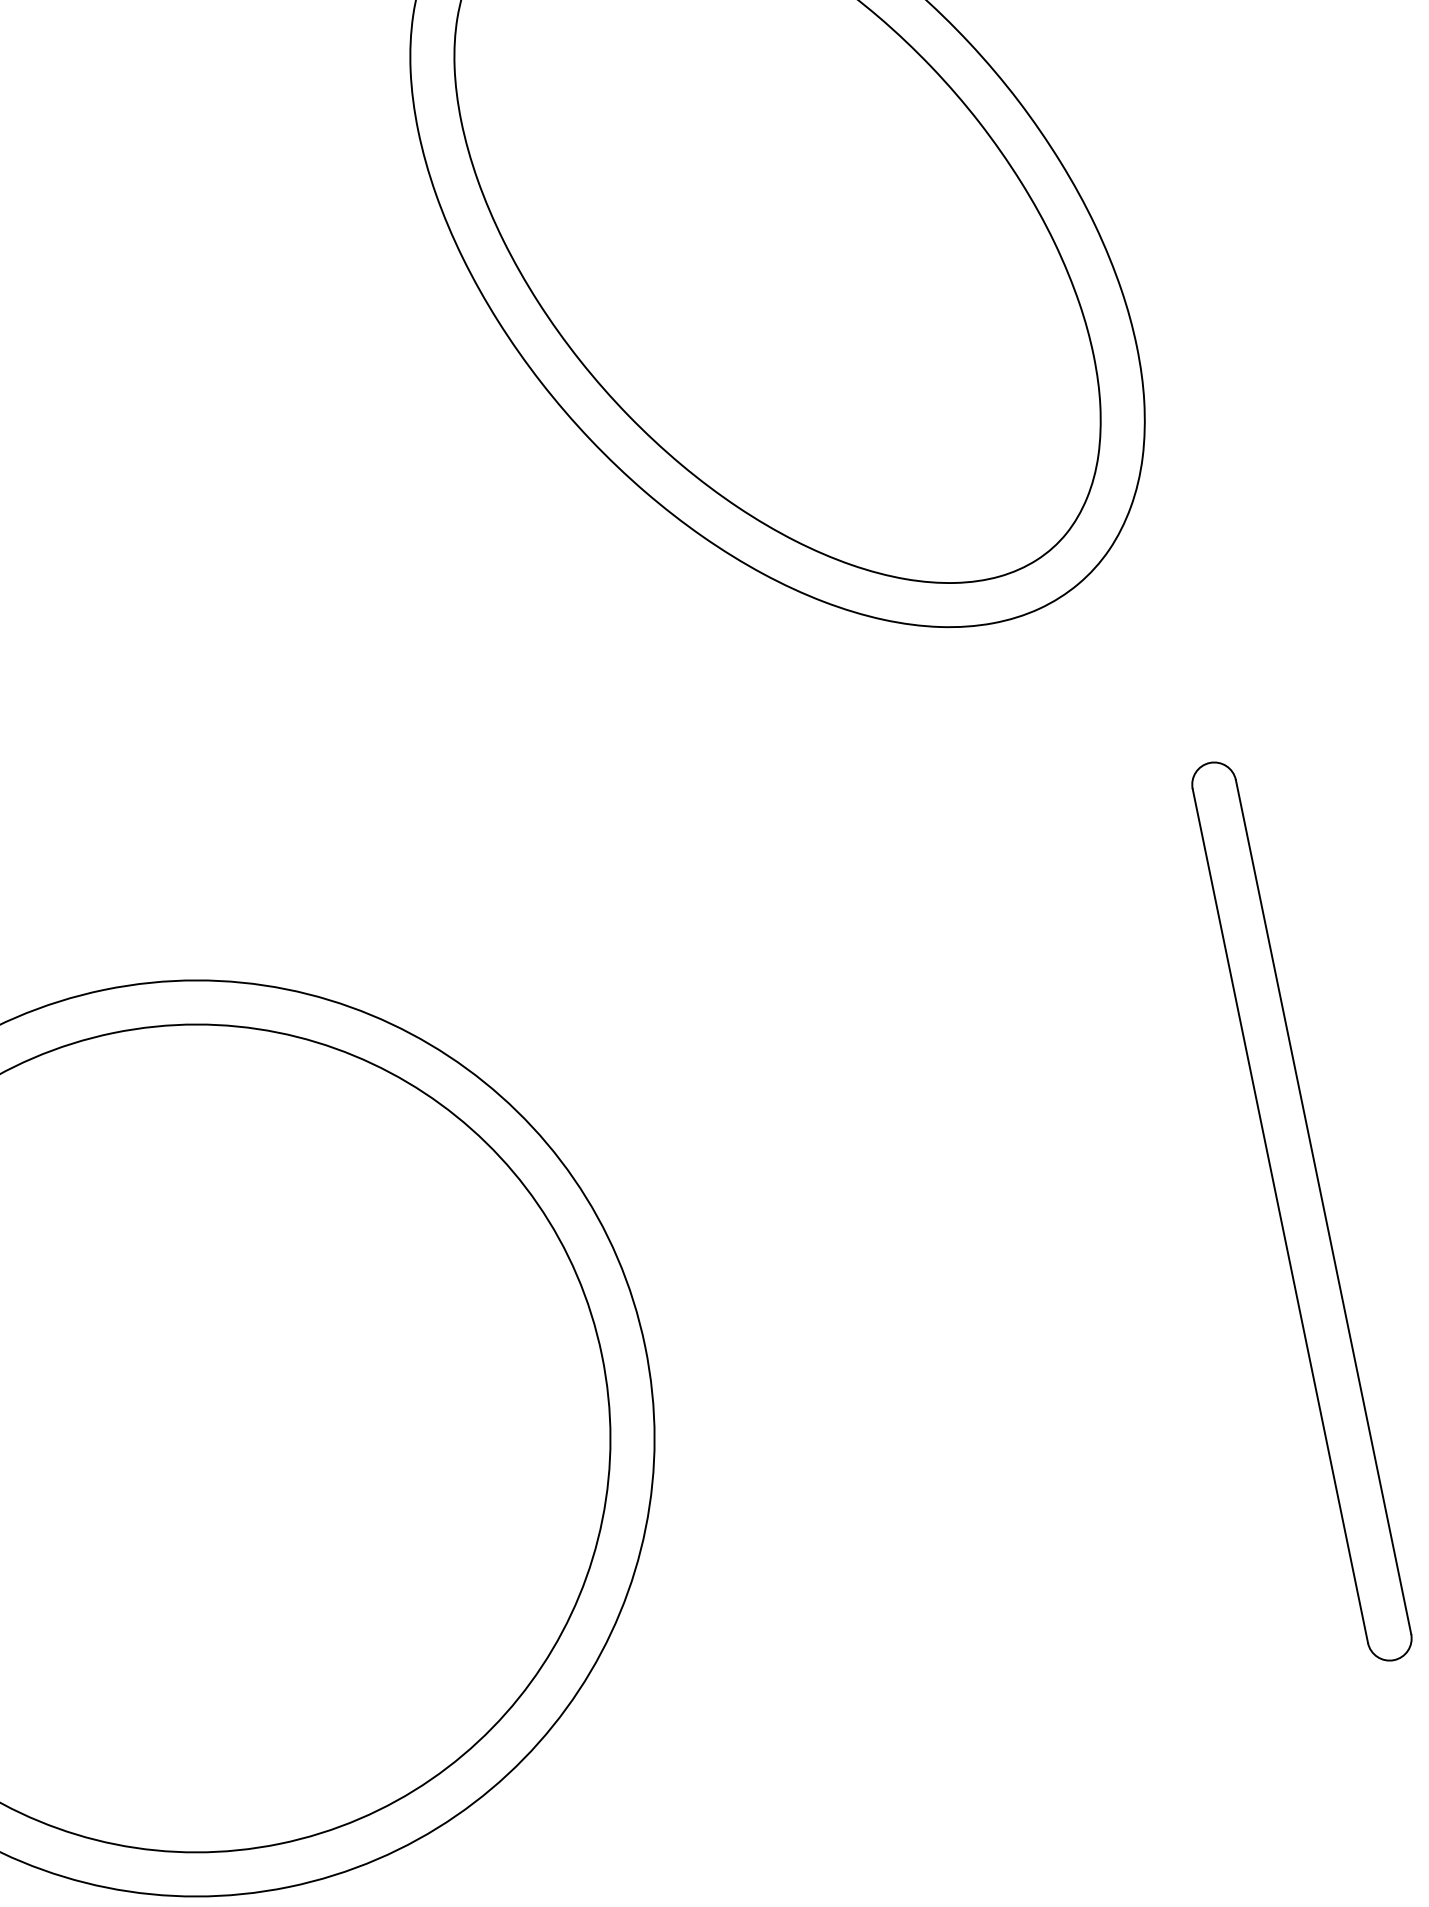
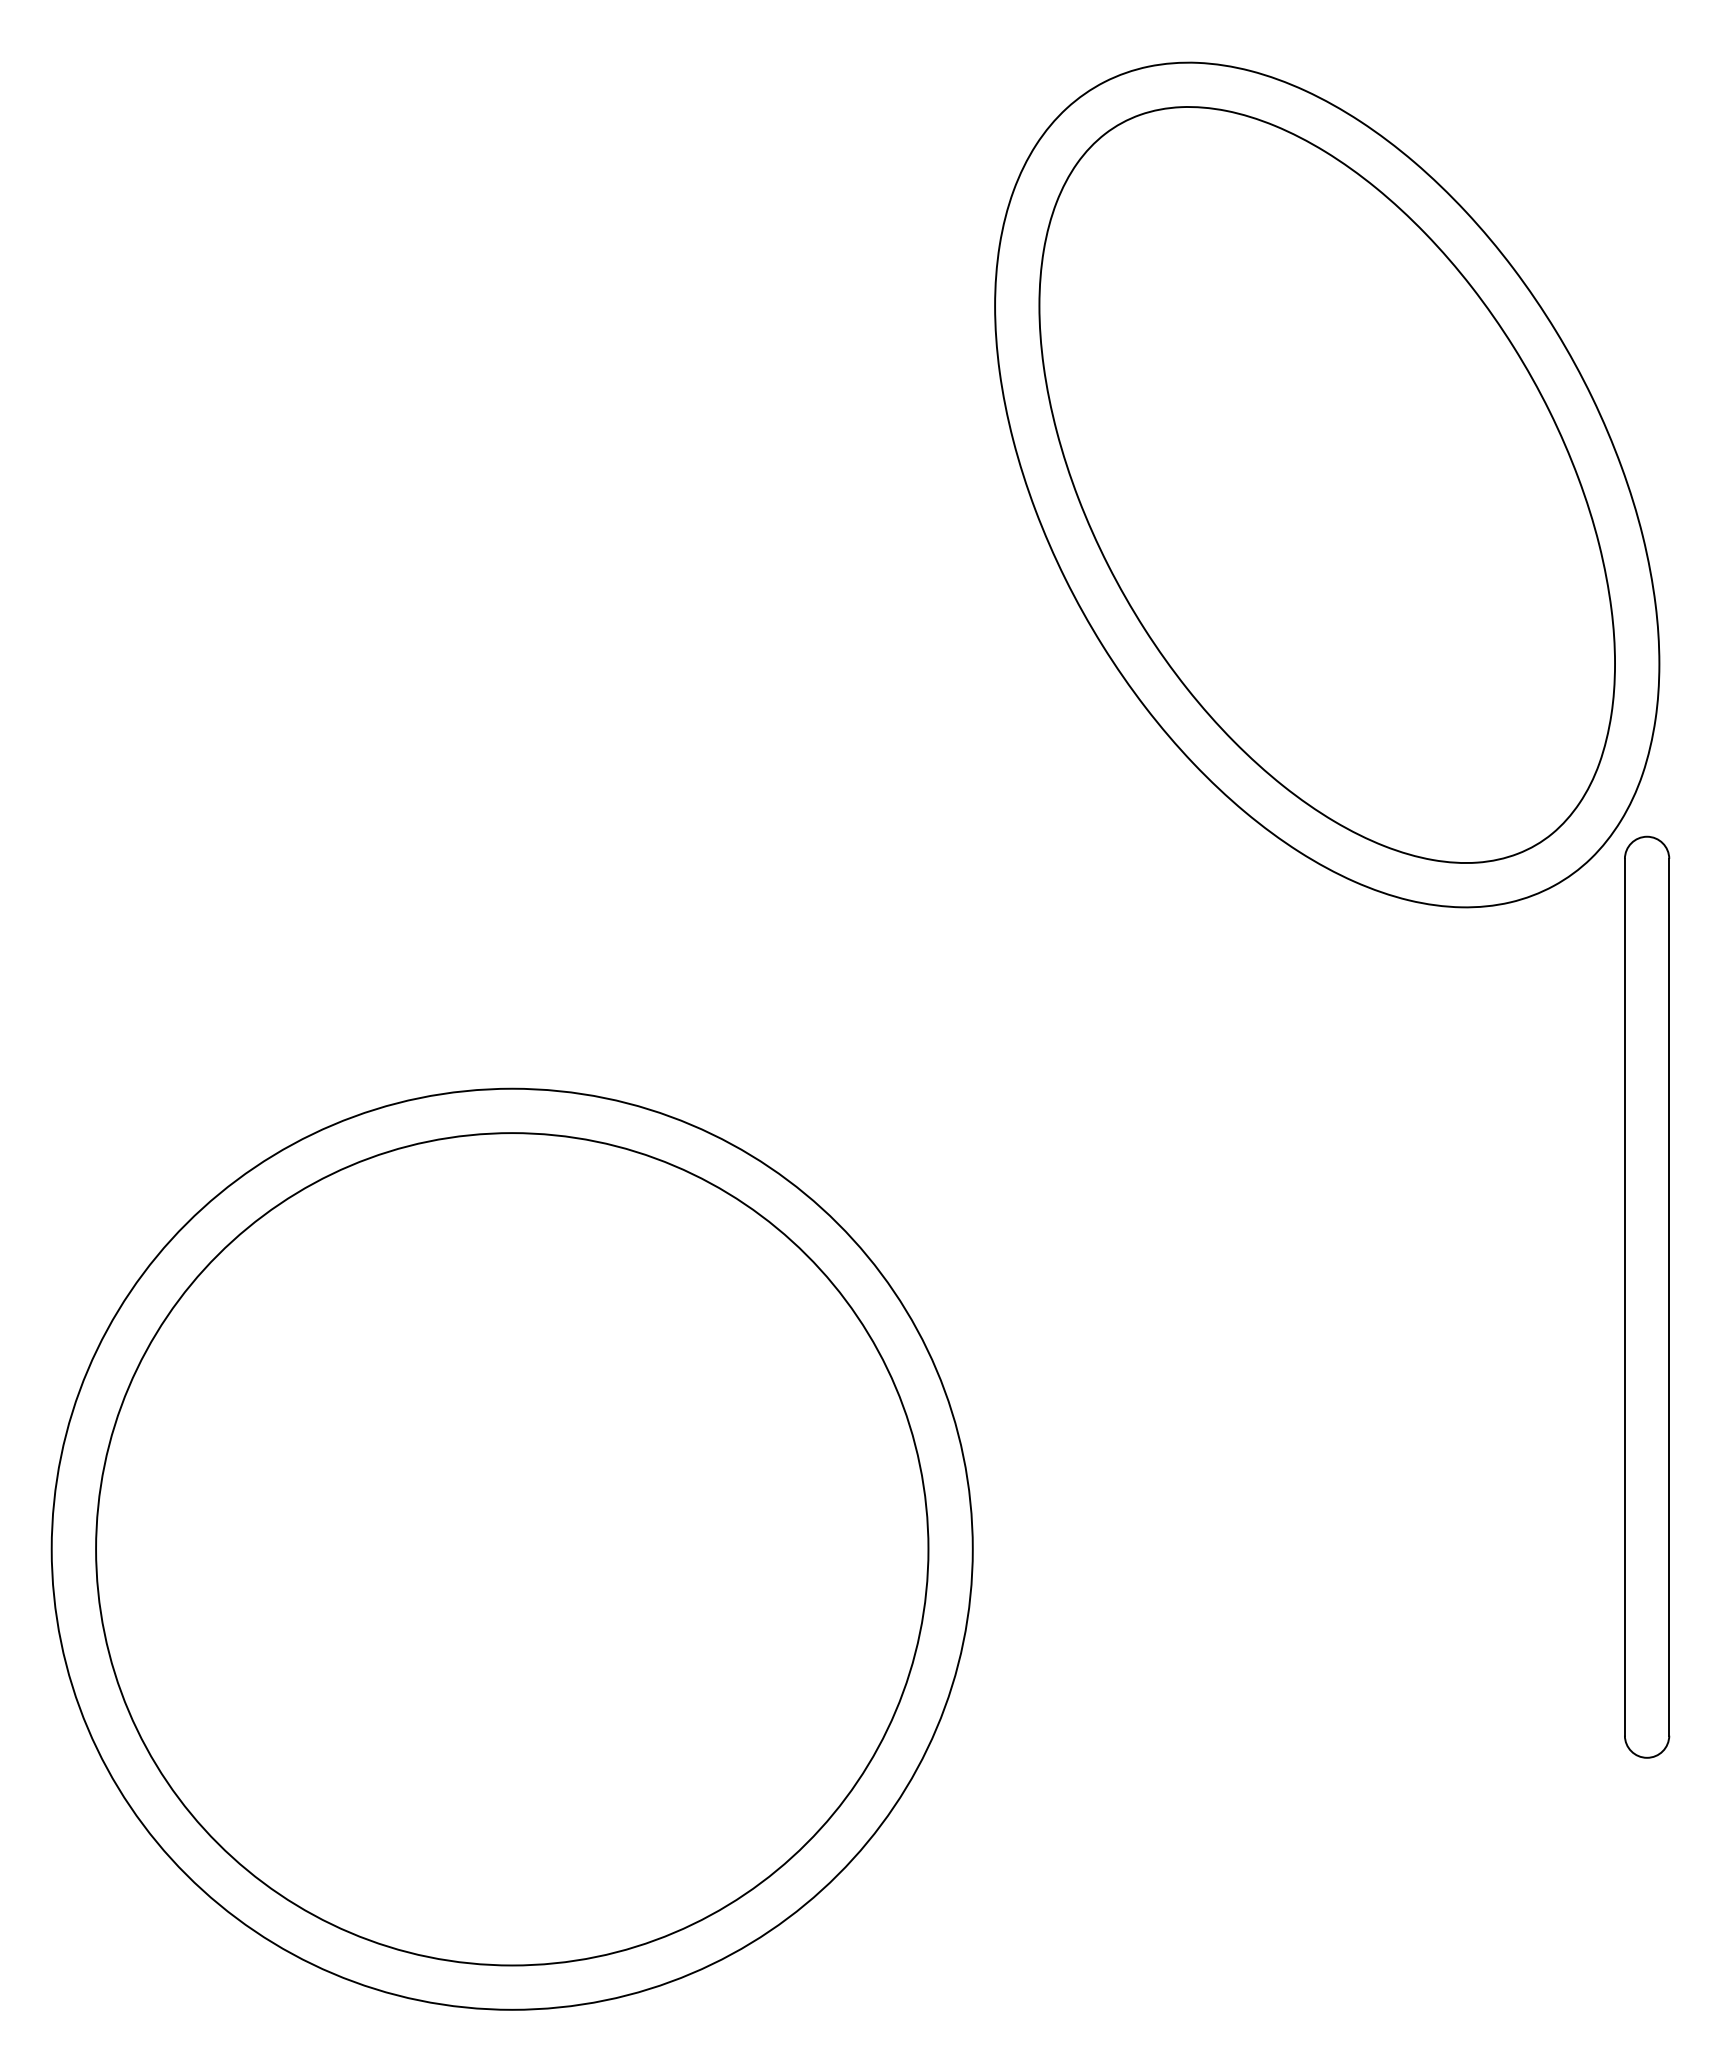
part: (1302, 1210) -> (1647, 1296), moved

